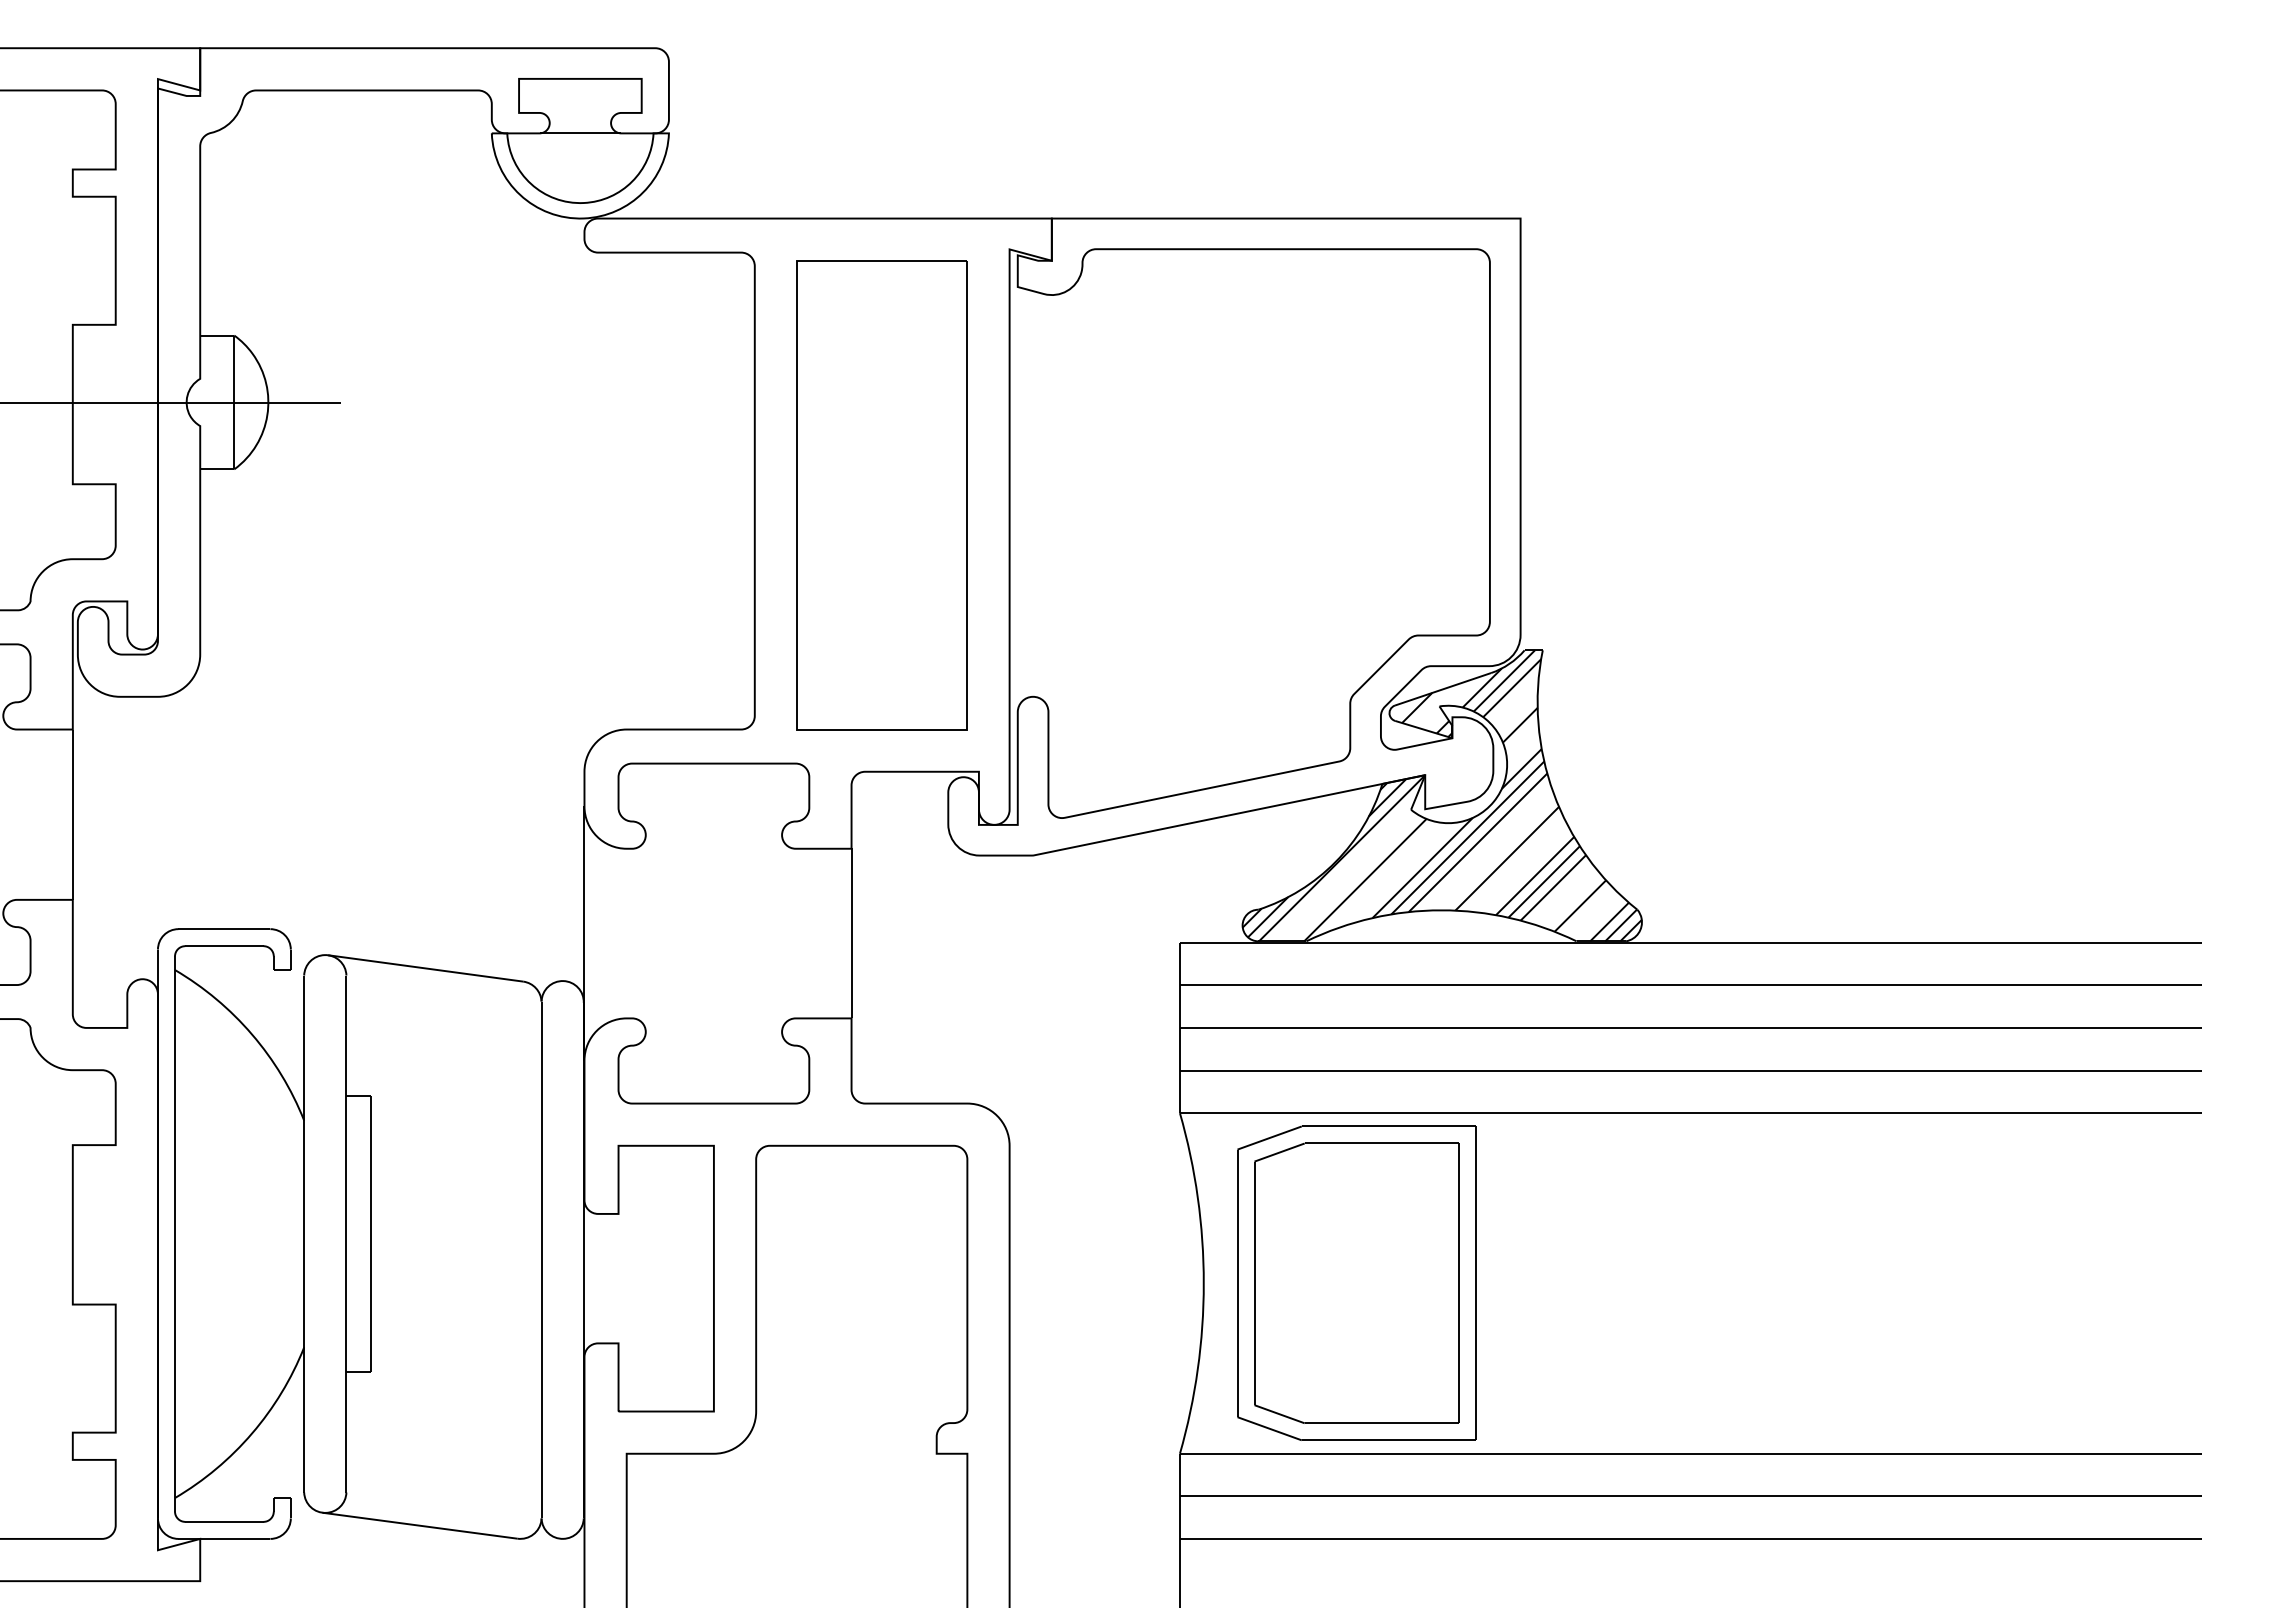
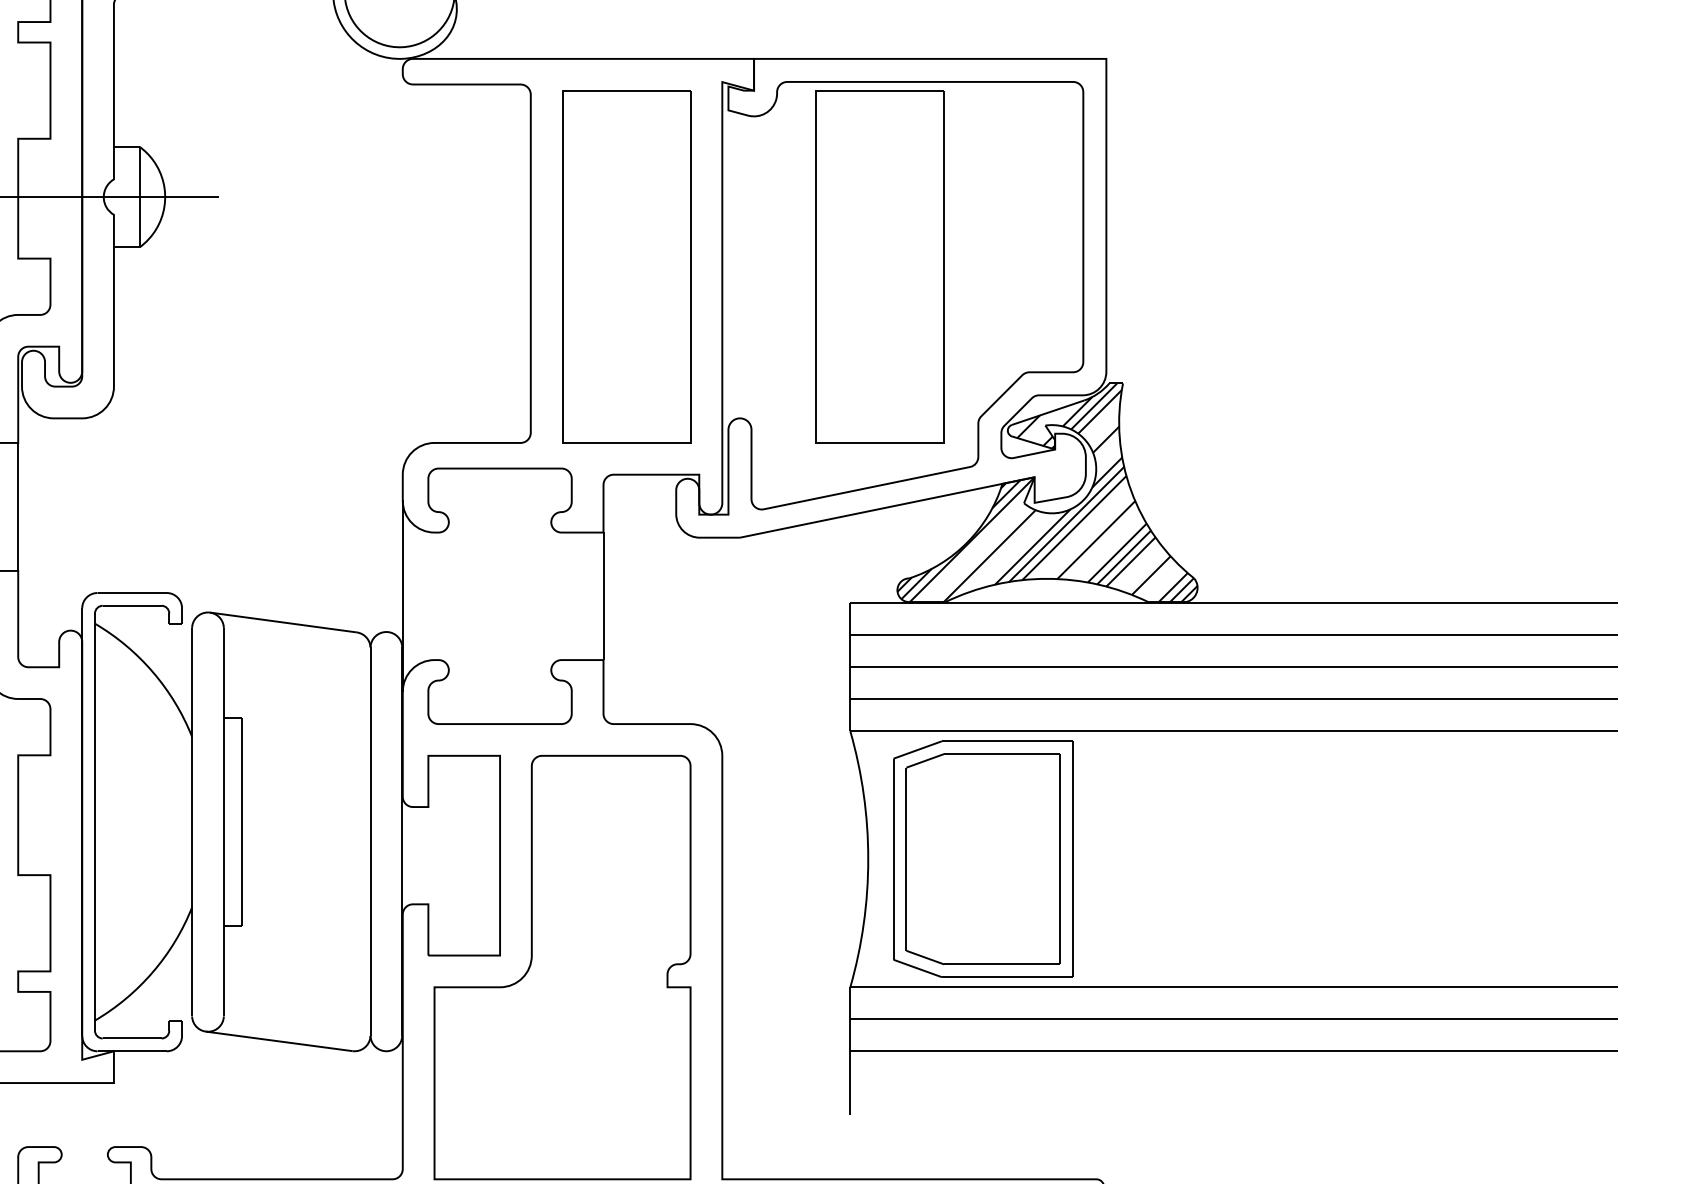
part: (1218, 495) -> (879, 267), added

